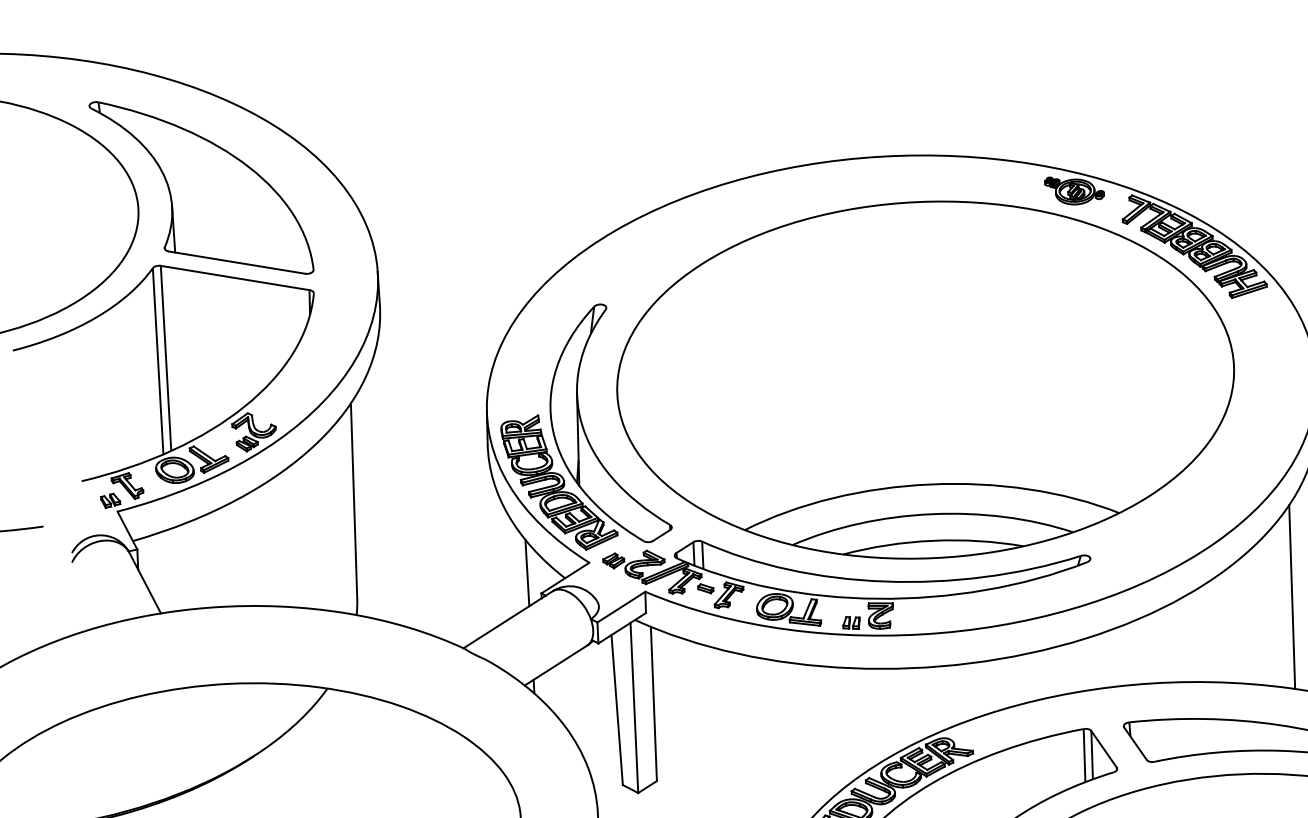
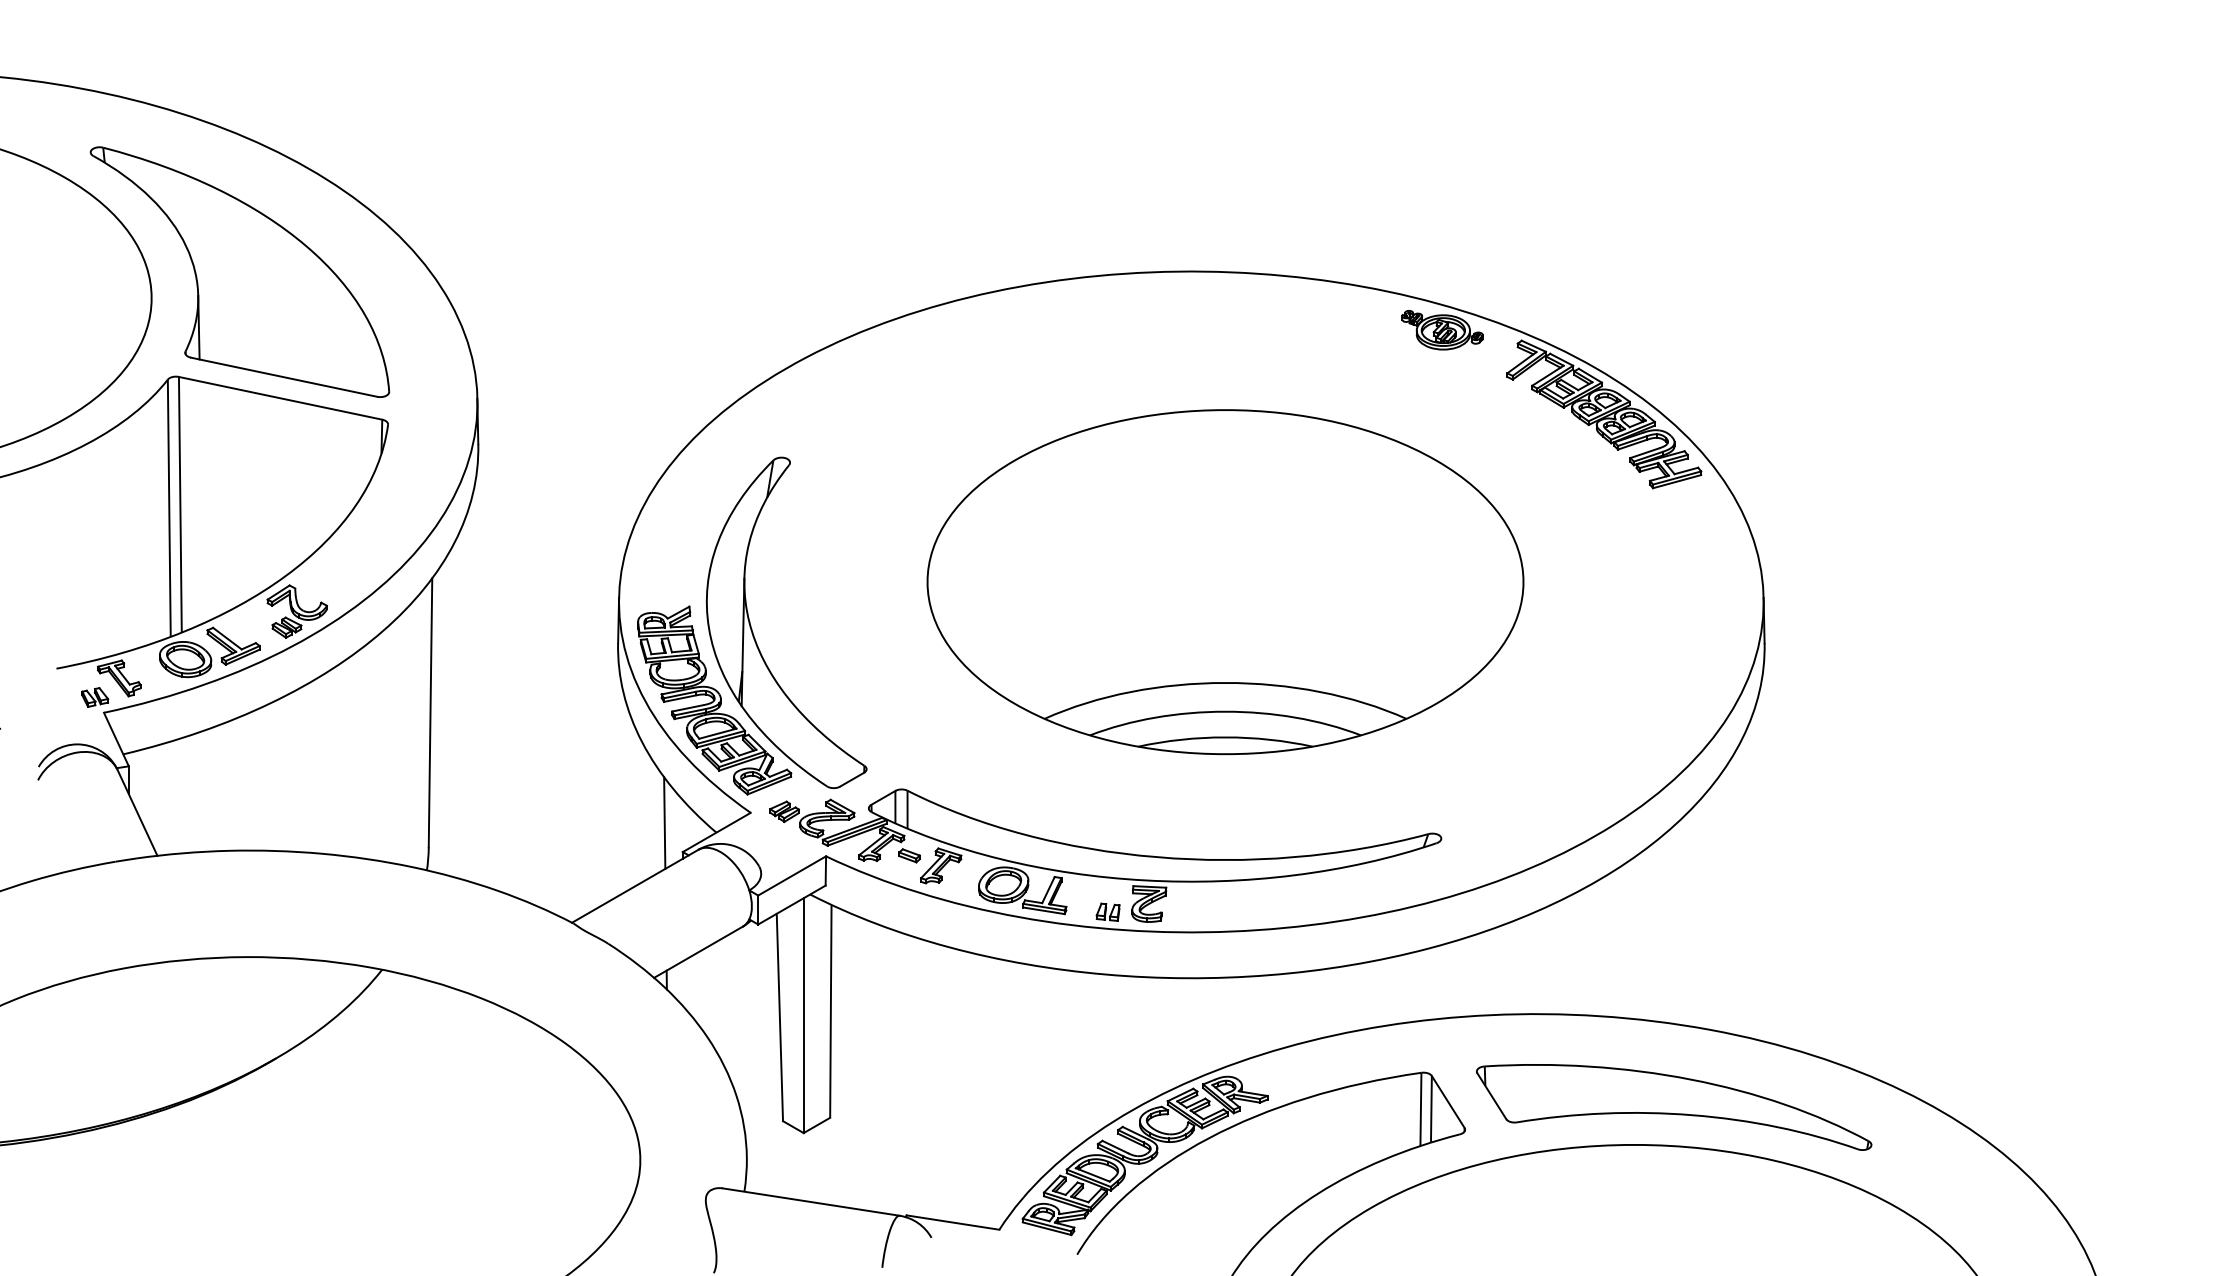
part: (925, 379) -> (1225, 581), size x0.7
line: (1291, 596) -> (1716, 903), removed

